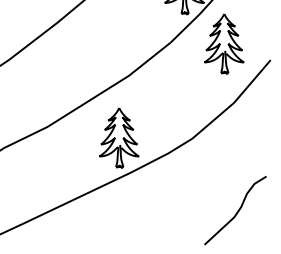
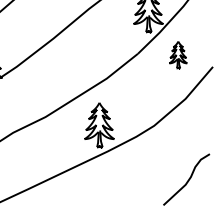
part: (224, 44) -> (178, 55), size x0.6

